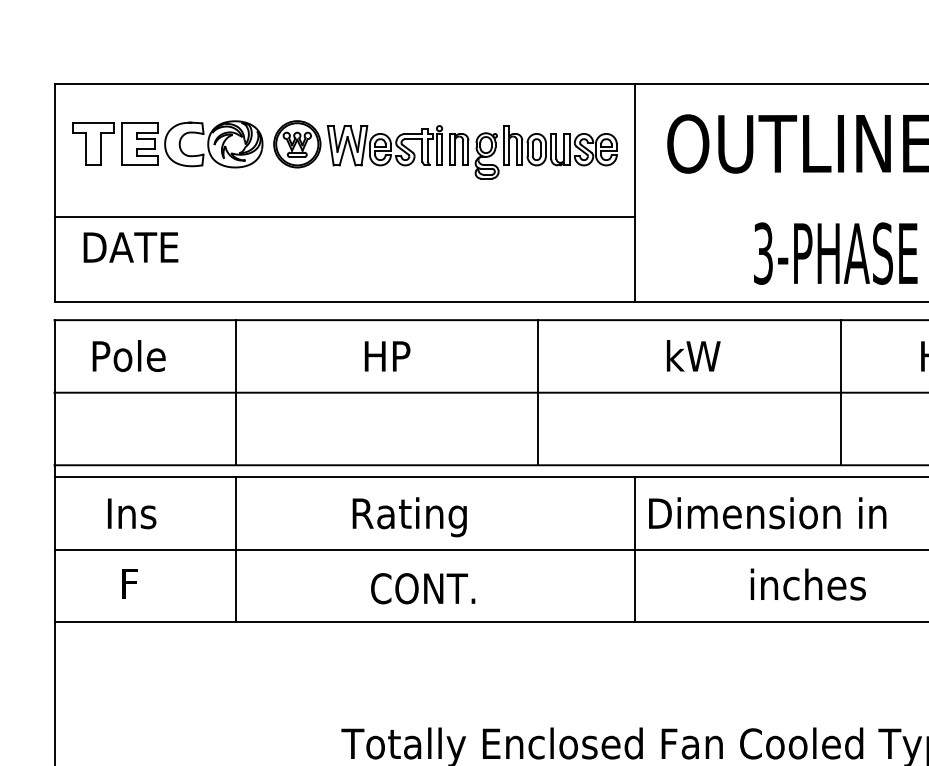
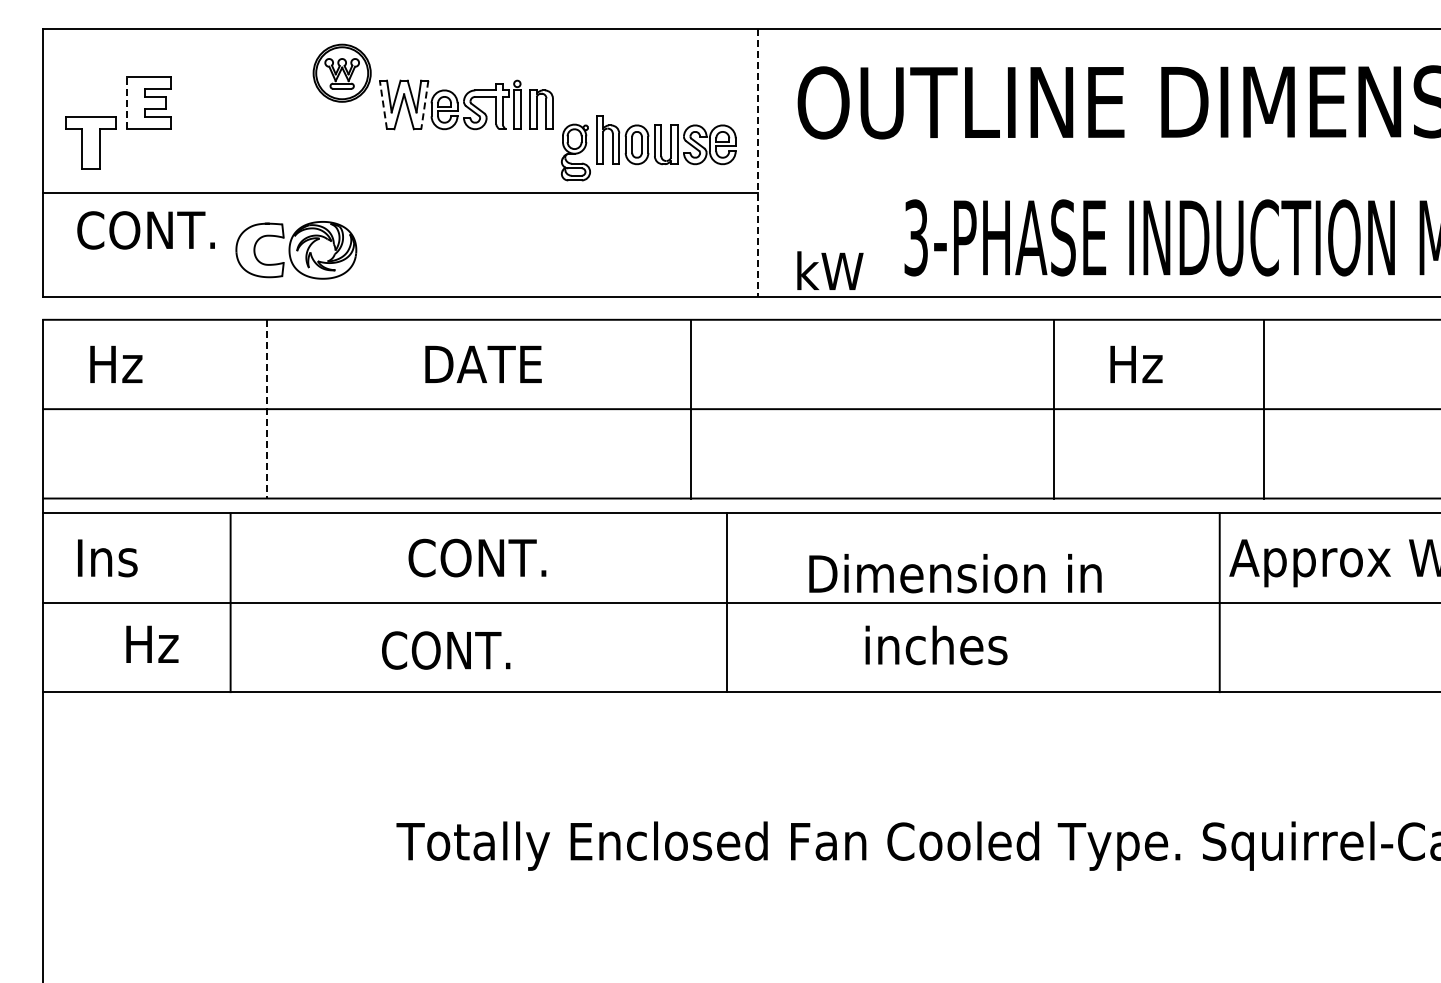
part: (92, 143) -> (90, 142), moved
line: (122, 143) -> (126, 102), solid -> dashed
part: (296, 143) -> (341, 72), moved
part: (213, 144) -> (296, 250), moved
line: (330, 145) -> (383, 104), solid -> dashed
line: (364, 145) -> (424, 104), solid -> dashed
part: (546, 152) -> (648, 148), moved
line: (635, 193) -> (758, 163), solid -> dashed
text: (137, 247) -> (145, 230), DATE -> CONT.
text: (131, 355) -> (137, 363), Pole -> Hz
text: (693, 355) -> (830, 270), moved
text: (413, 356) -> (485, 364), HP -> DATE
line: (235, 392) -> (266, 409), solid -> dashed
line: (537, 392) -> (690, 408), moved
line: (840, 392) -> (1054, 408), moved
text: (131, 513) -> (107, 558), moved
text: (767, 513) -> (955, 573), moved
text: (408, 517) -> (479, 562), Rating -> CONT.
line: (235, 549) -> (230, 602), moved
line: (635, 549) -> (727, 602), moved
text: (143, 582) -> (152, 643), F -> Hz
text: (808, 584) -> (936, 645), moved
text: (423, 588) -> (446, 650), moved

